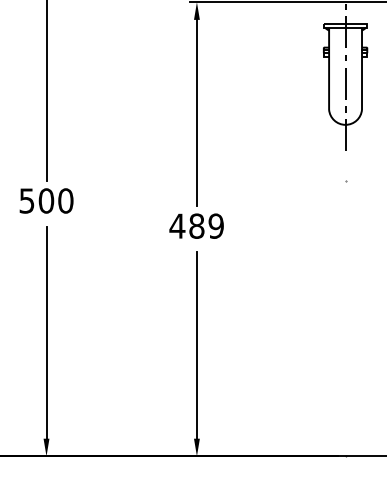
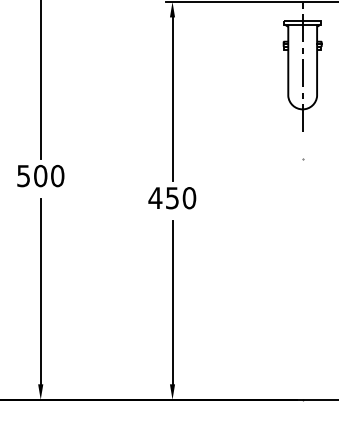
text: (206, 225) -> (180, 197), 489 -> 450

